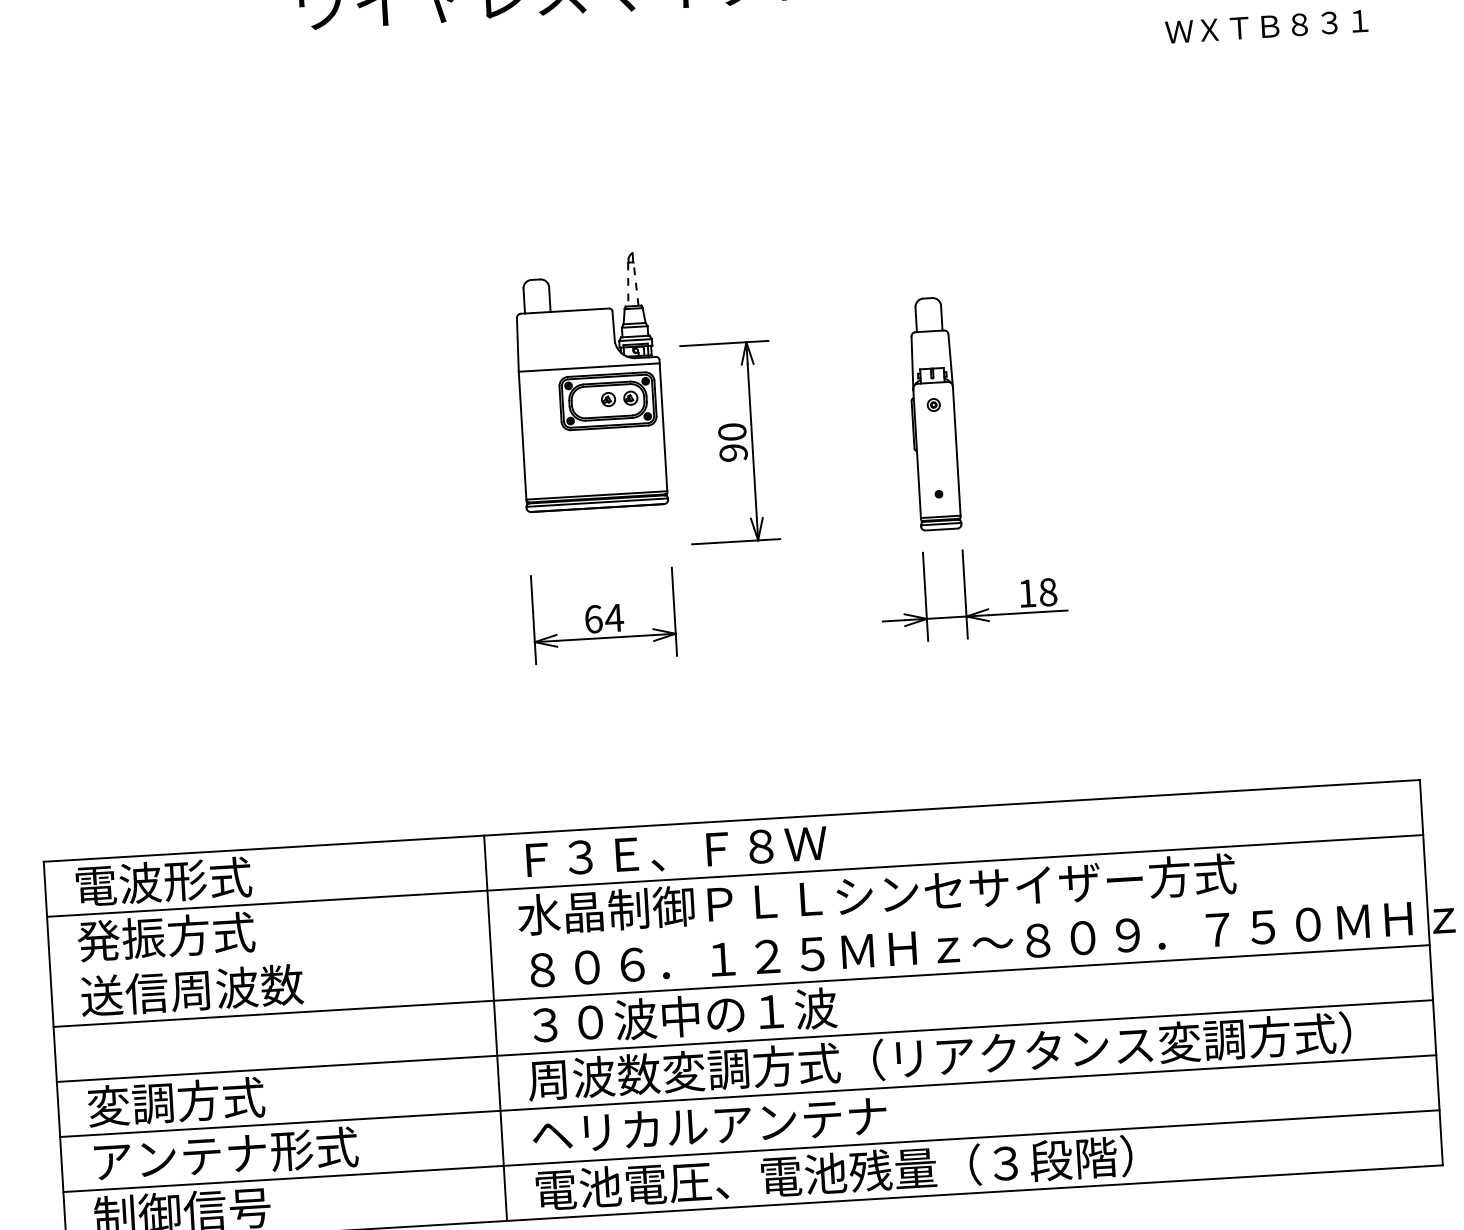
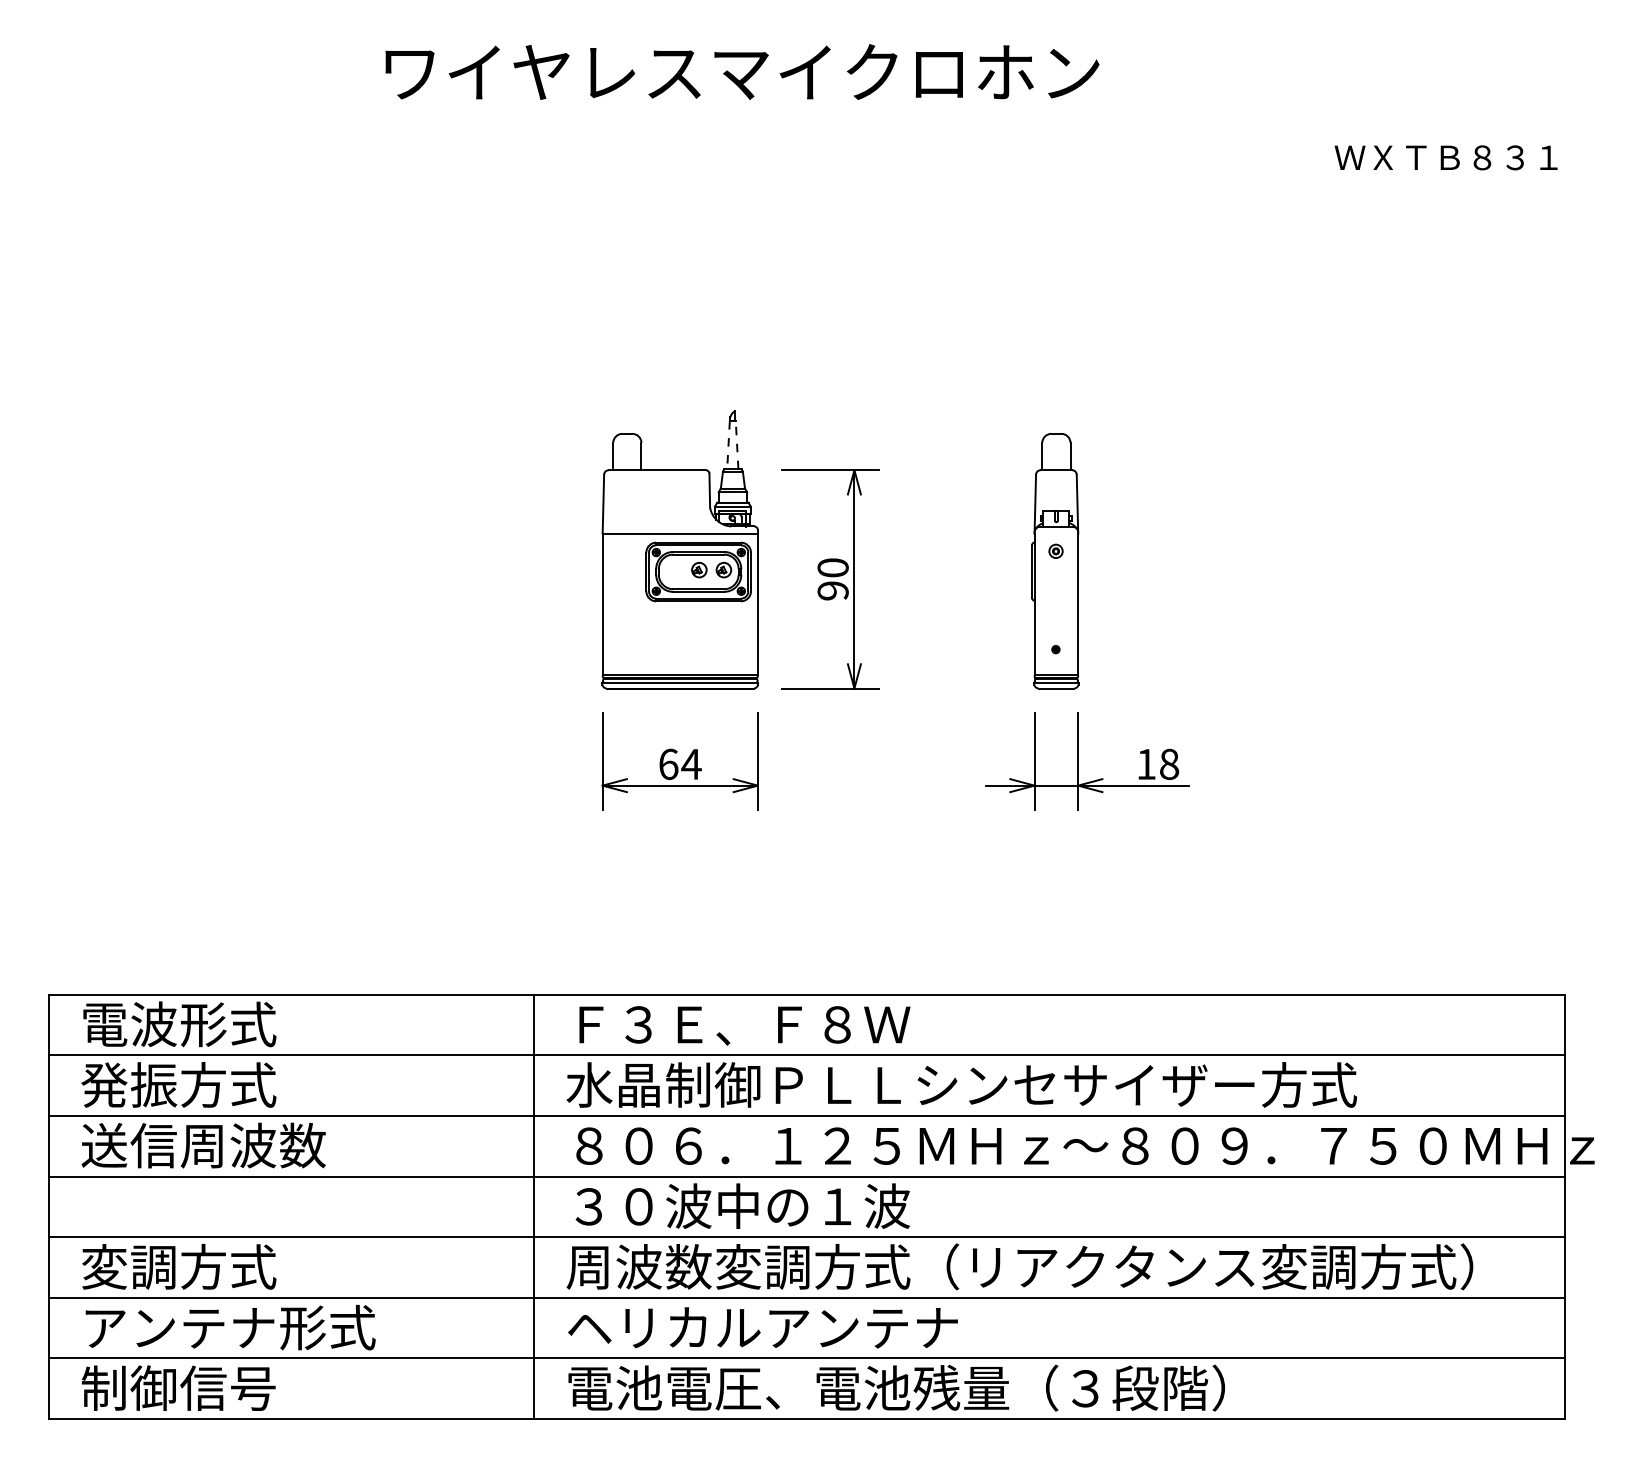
part: (589, 381) -> (679, 549), moved
line: (738, 930) -> (807, 1115), added

